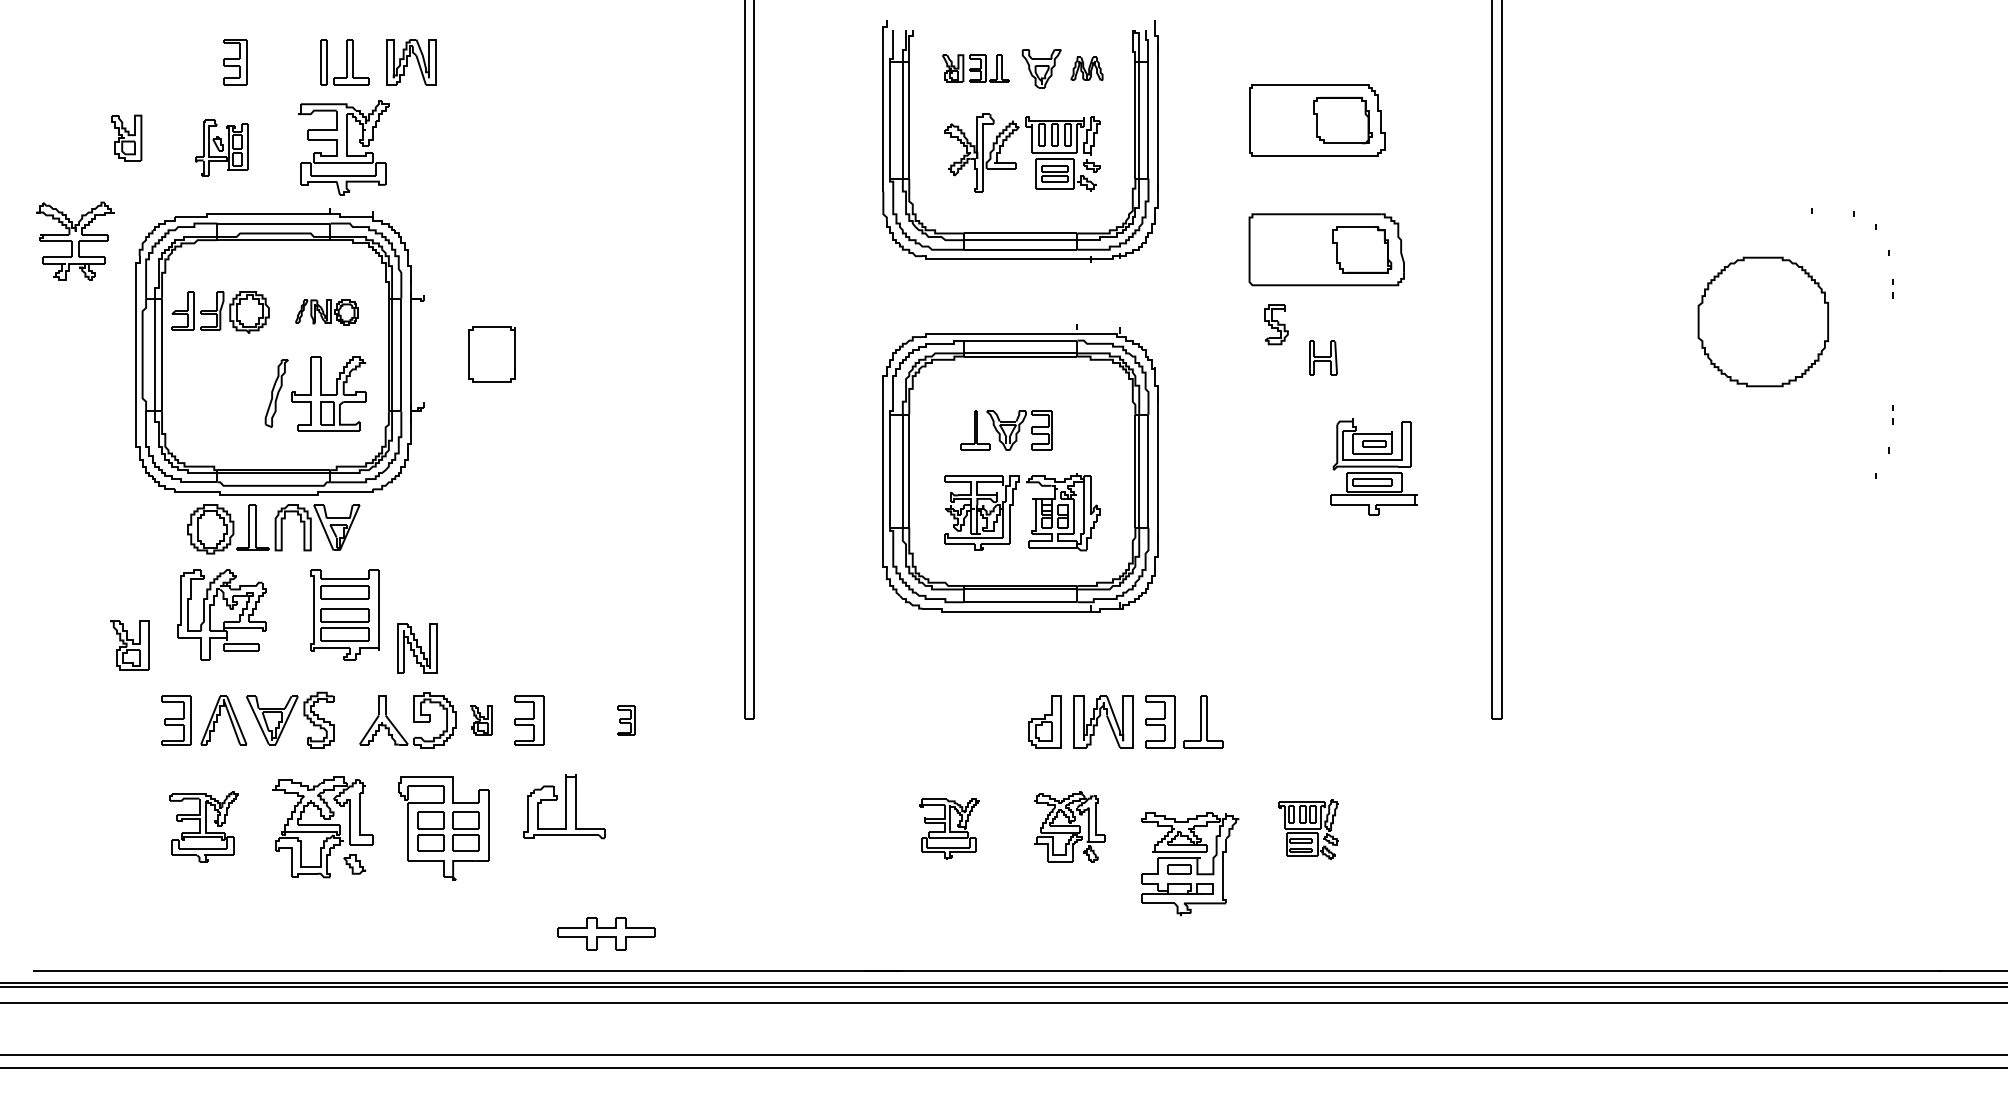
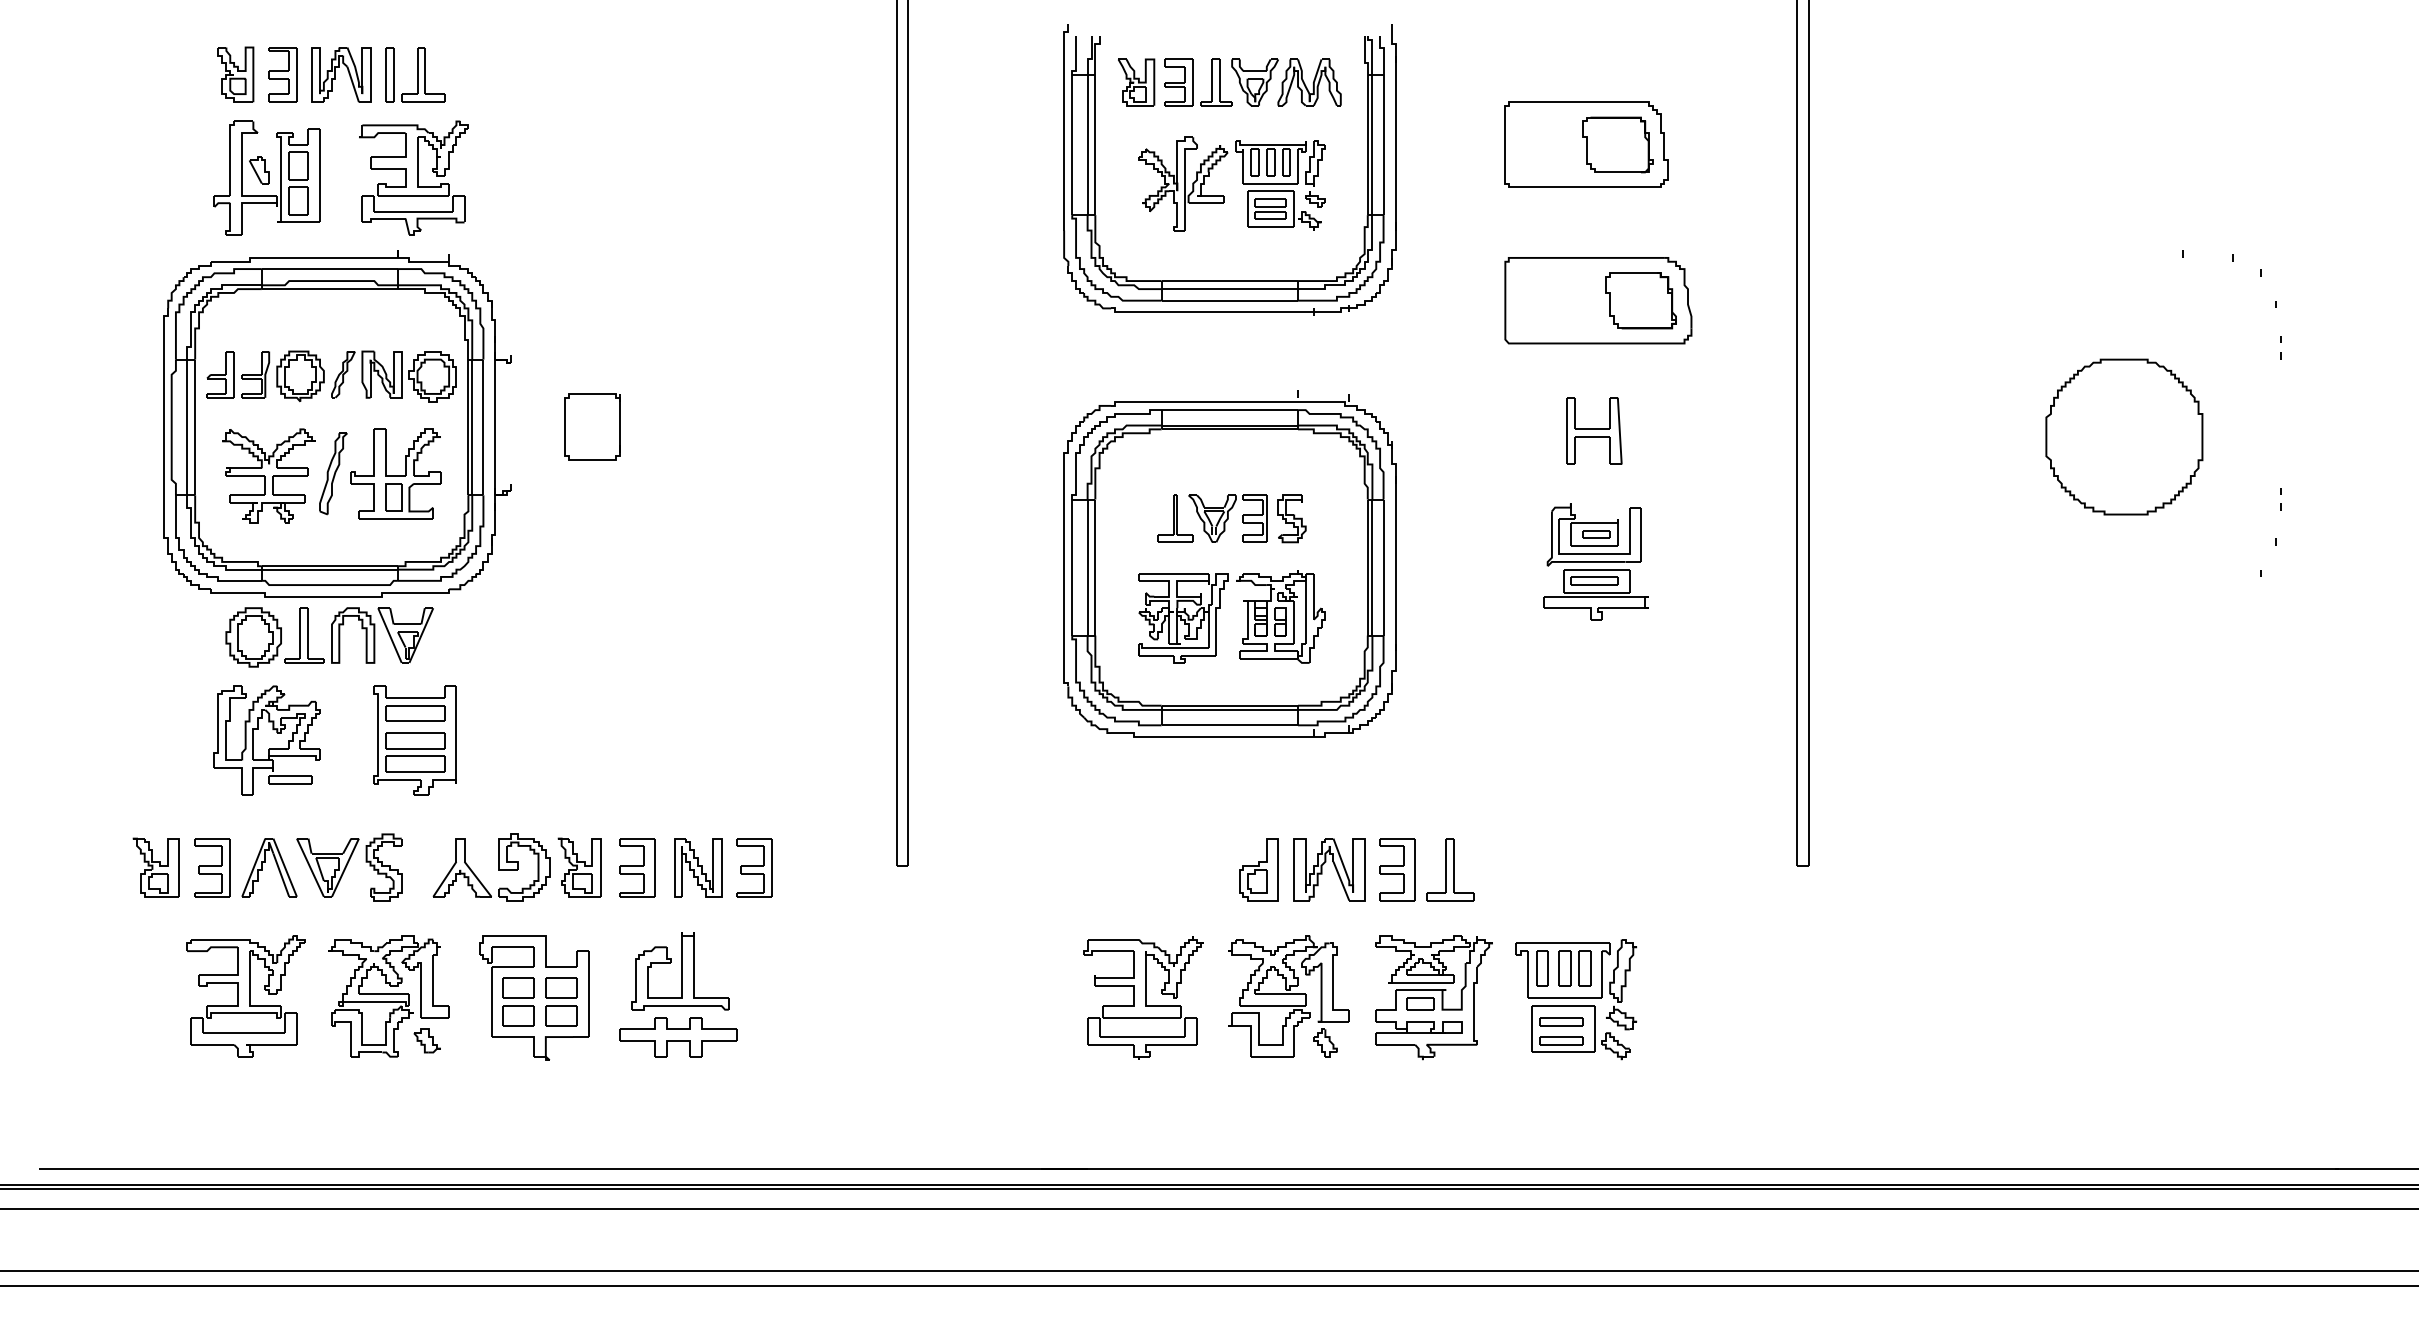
part: (411, 62) -> (341, 75), moved
part: (975, 68) -> (1175, 82), size x1.43
part: (1086, 68) -> (1308, 82), size x1.67
part: (126, 137) -> (235, 73), moved
part: (221, 147) -> (266, 177), size x1.67
part: (75, 240) -> (269, 475), moved
part: (326, 312) -> (393, 376), size x1.67
part: (1762, 321) -> (2123, 436), moved
part: (1276, 324) -> (1292, 518), moved
part: (1323, 357) -> (1594, 430), size x1.67
part: (1373, 466) -> (1595, 561), moved
part: (129, 645) -> (155, 867), moved
part: (417, 648) -> (698, 867), moved
part: (481, 720) -> (579, 867), size x1.67
part: (626, 720) -> (754, 867), size x1.67
part: (203, 826) -> (245, 995), size x1.43
part: (1069, 826) -> (1288, 995), size x1.43
part: (949, 828) -> (1143, 997), size x1.67
part: (1308, 829) -> (1576, 999), size x1.67
part: (1190, 864) -> (1434, 997), moved
part: (606, 933) -> (678, 1036), moved

